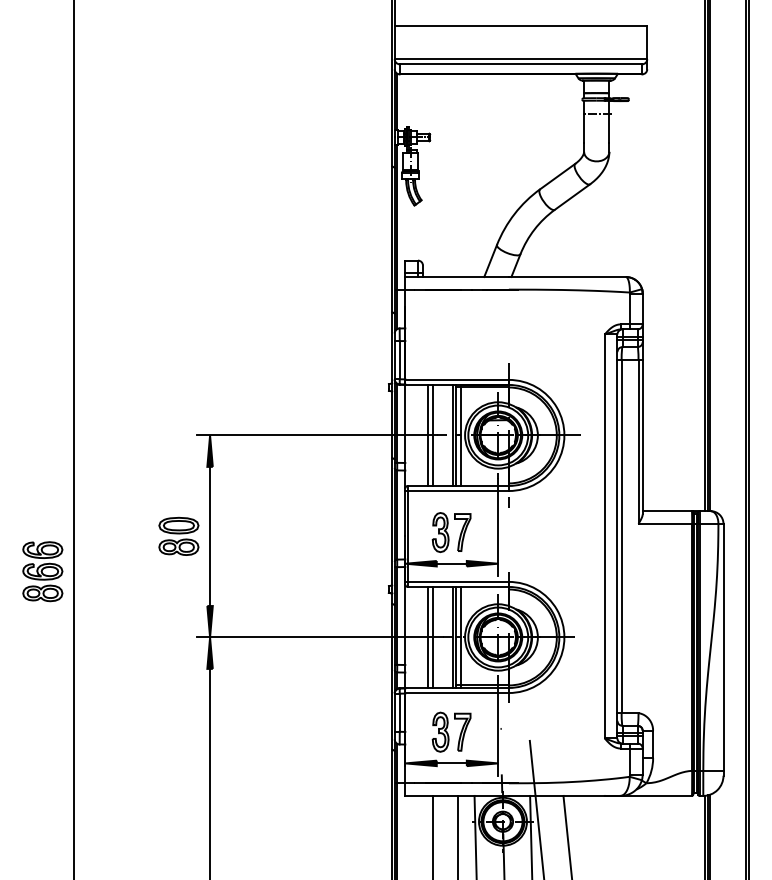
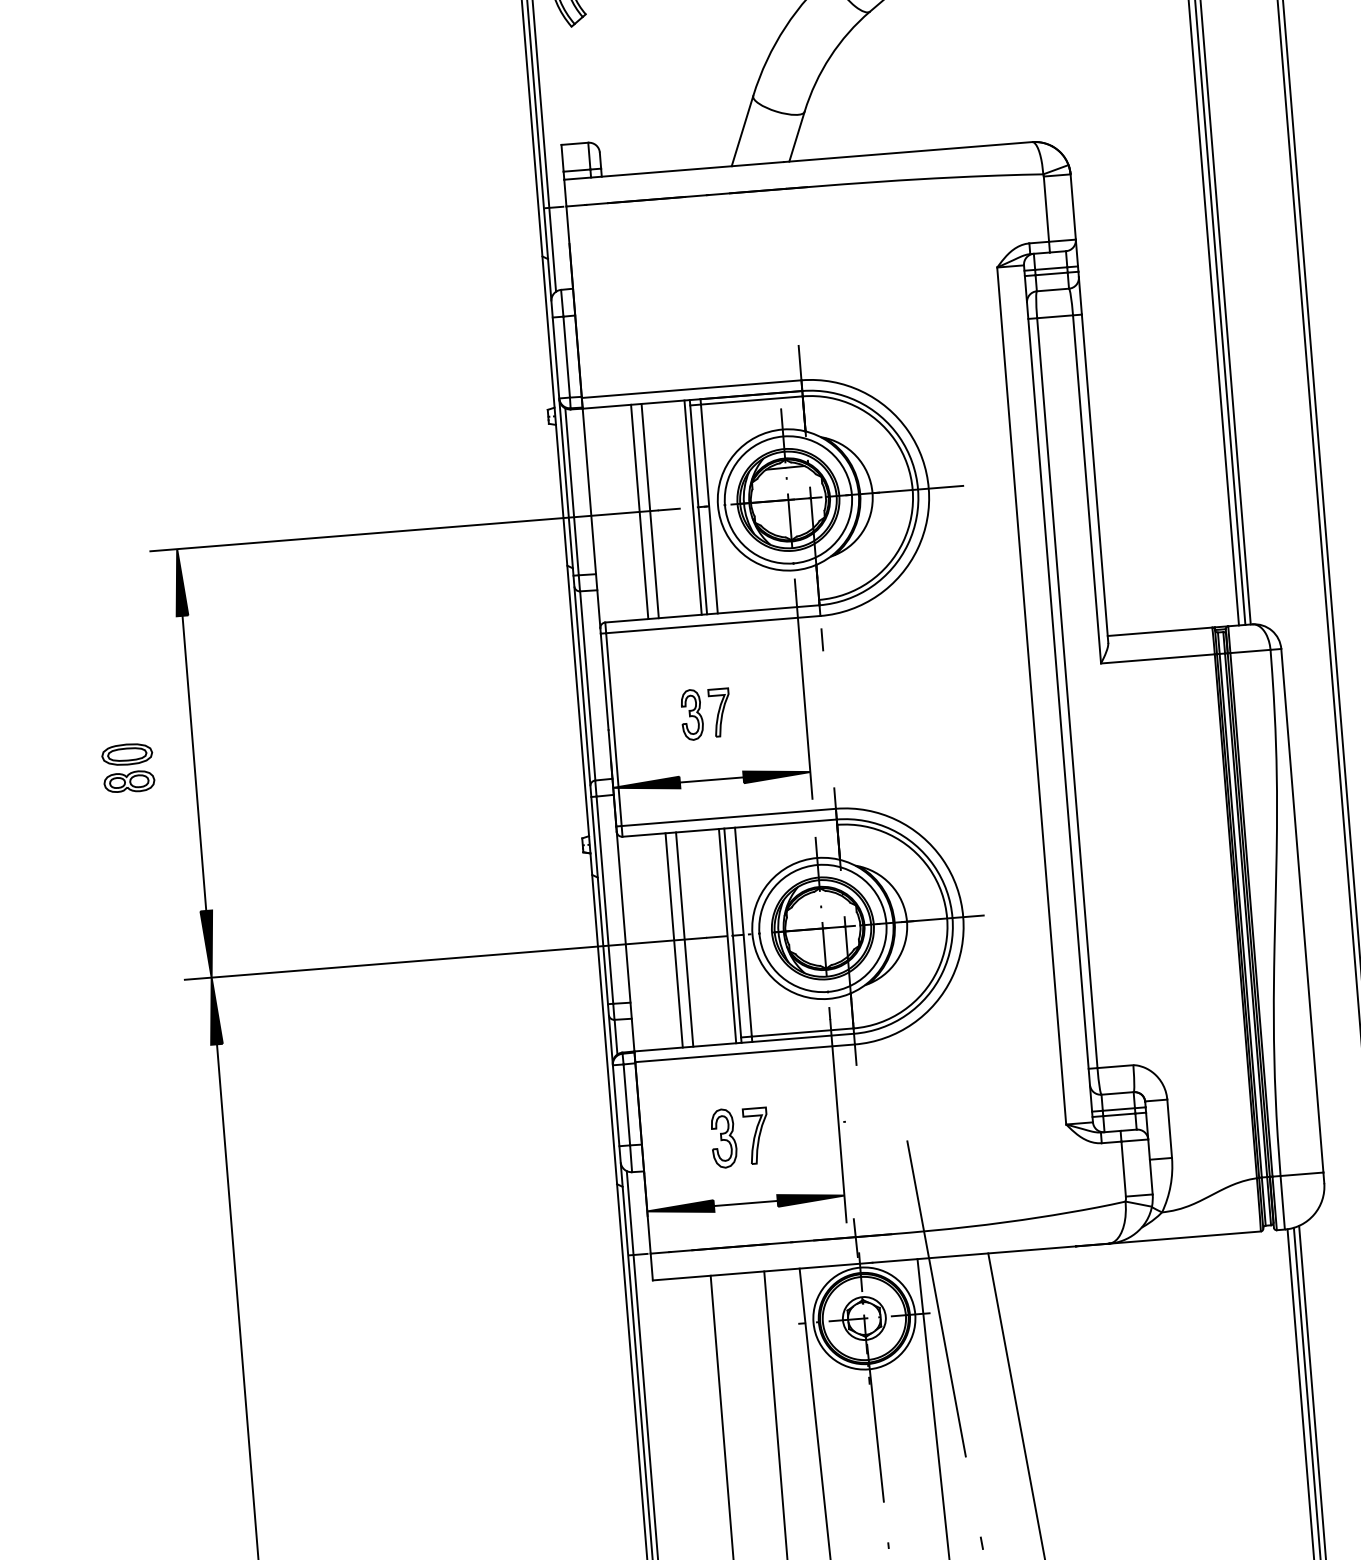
part: (451, 532) -> (705, 713), size x0.6
part: (178, 535) -> (127, 766), size x0.6
part: (451, 731) -> (739, 1135), size x0.7

